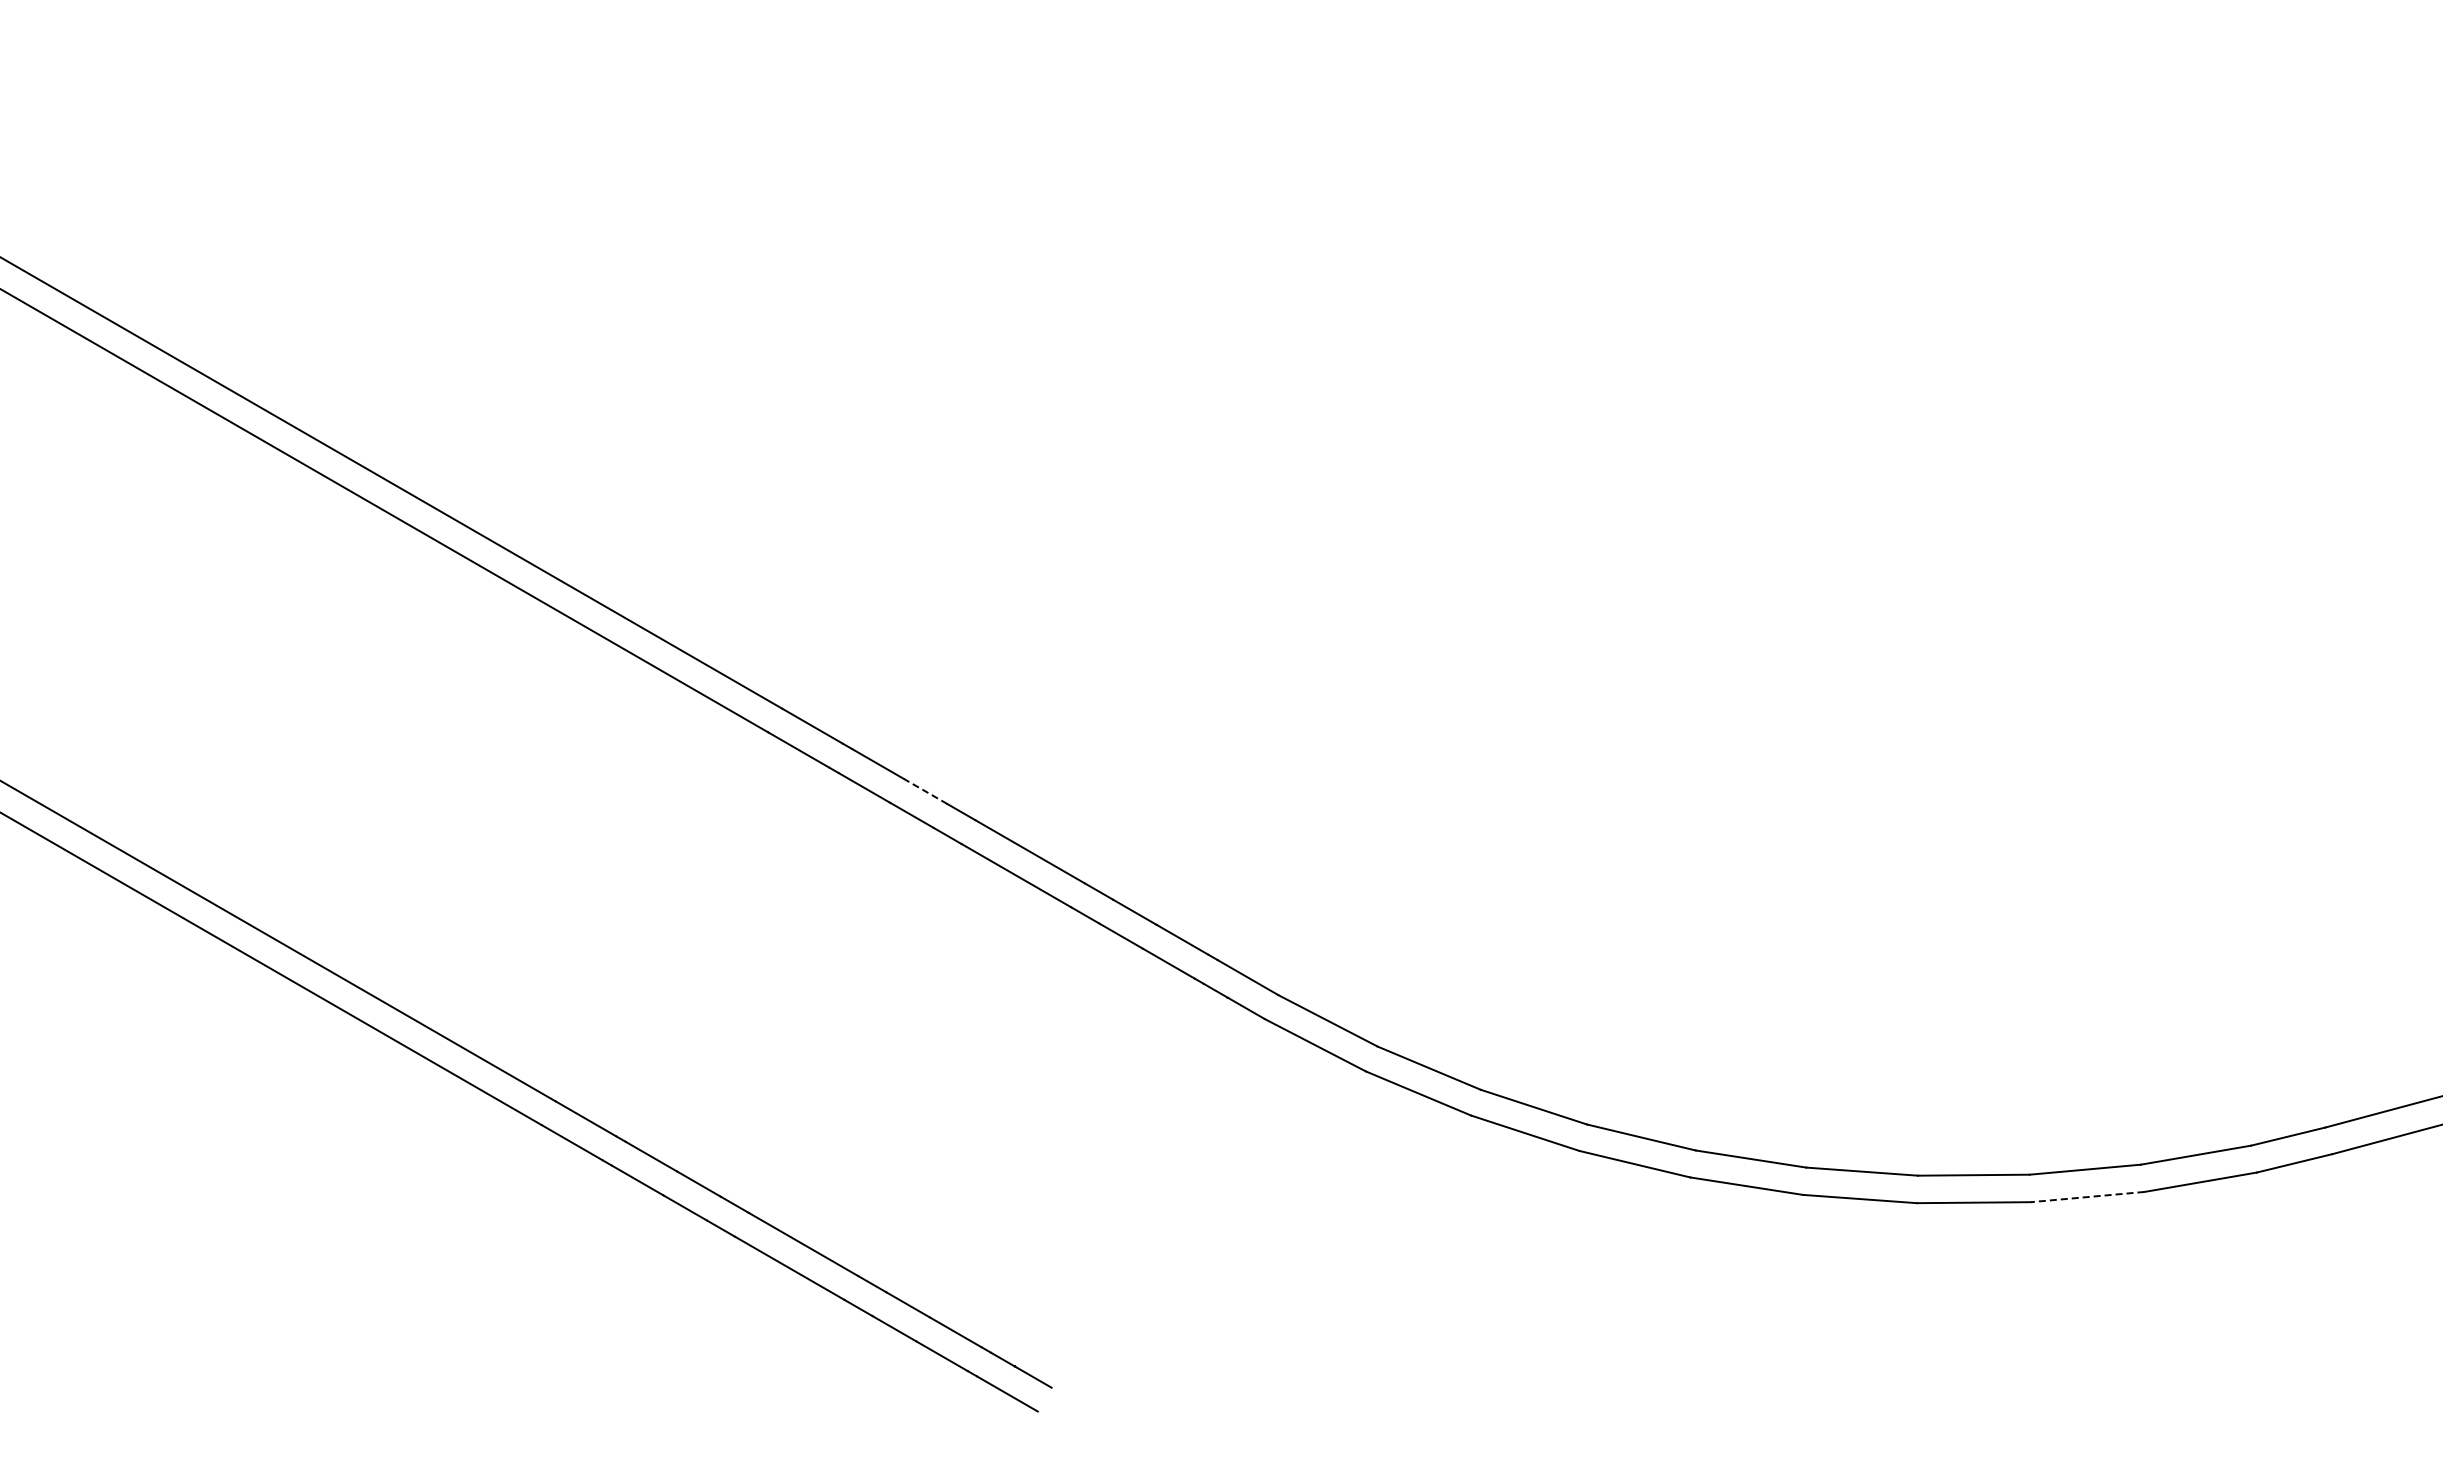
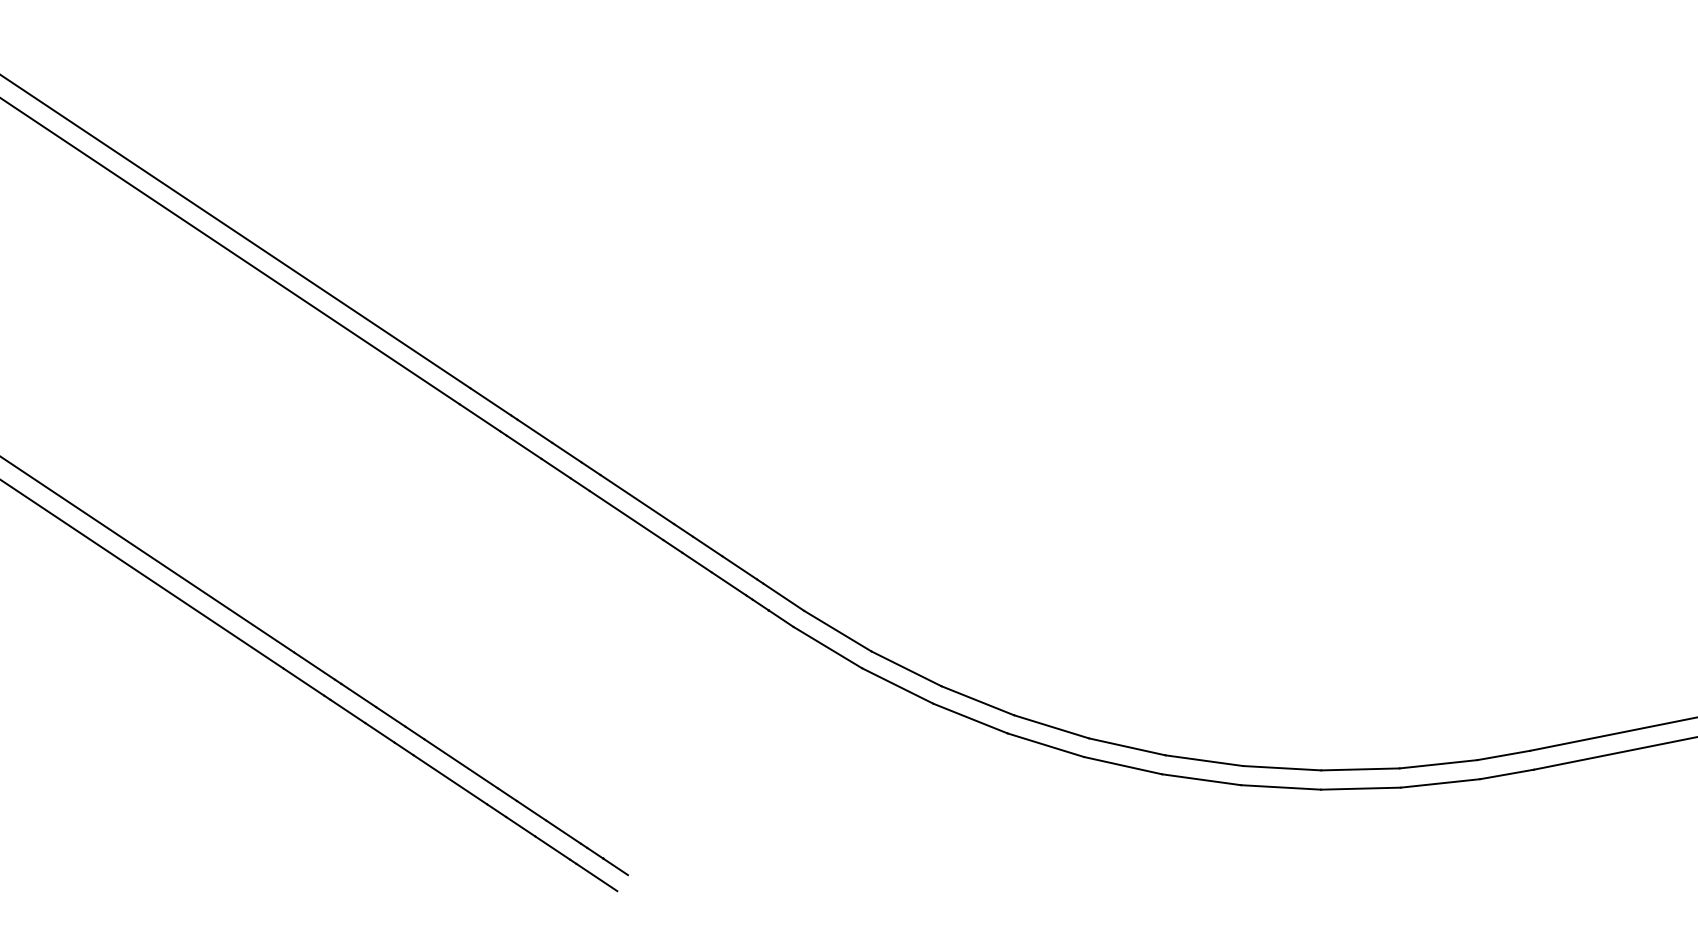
line: (925, 791) -> (566, 452), dashed -> solid
line: (2087, 1197) -> (1360, 788), dashed -> solid

